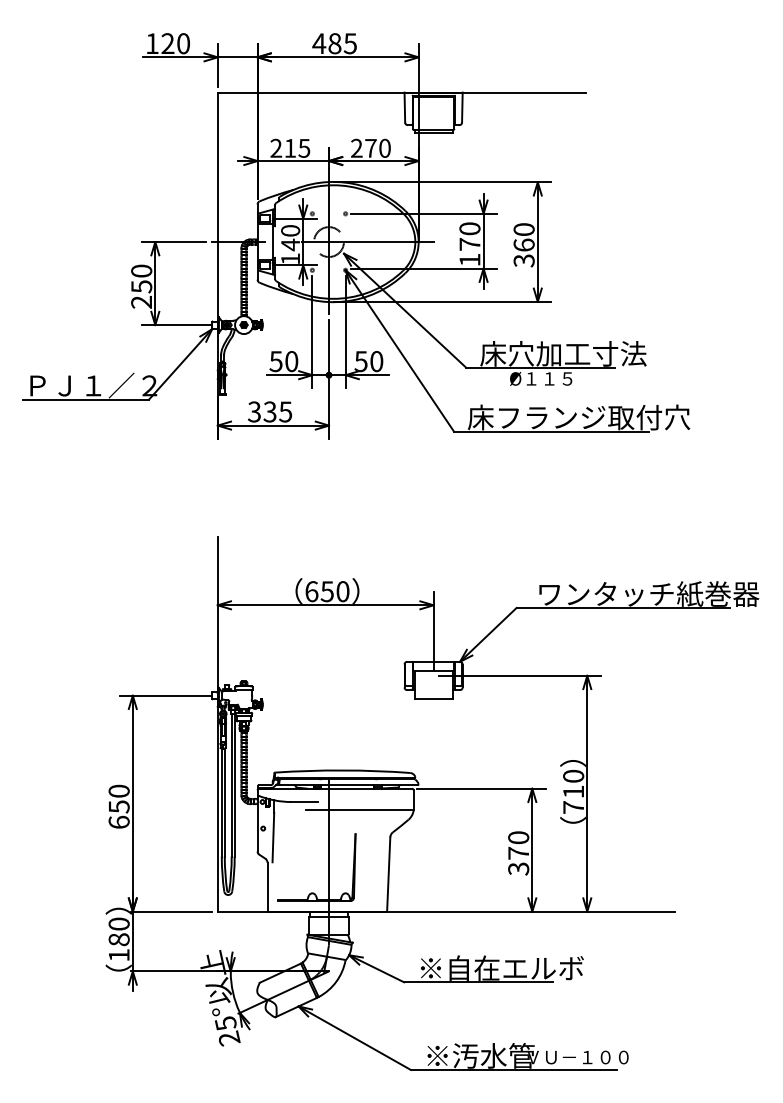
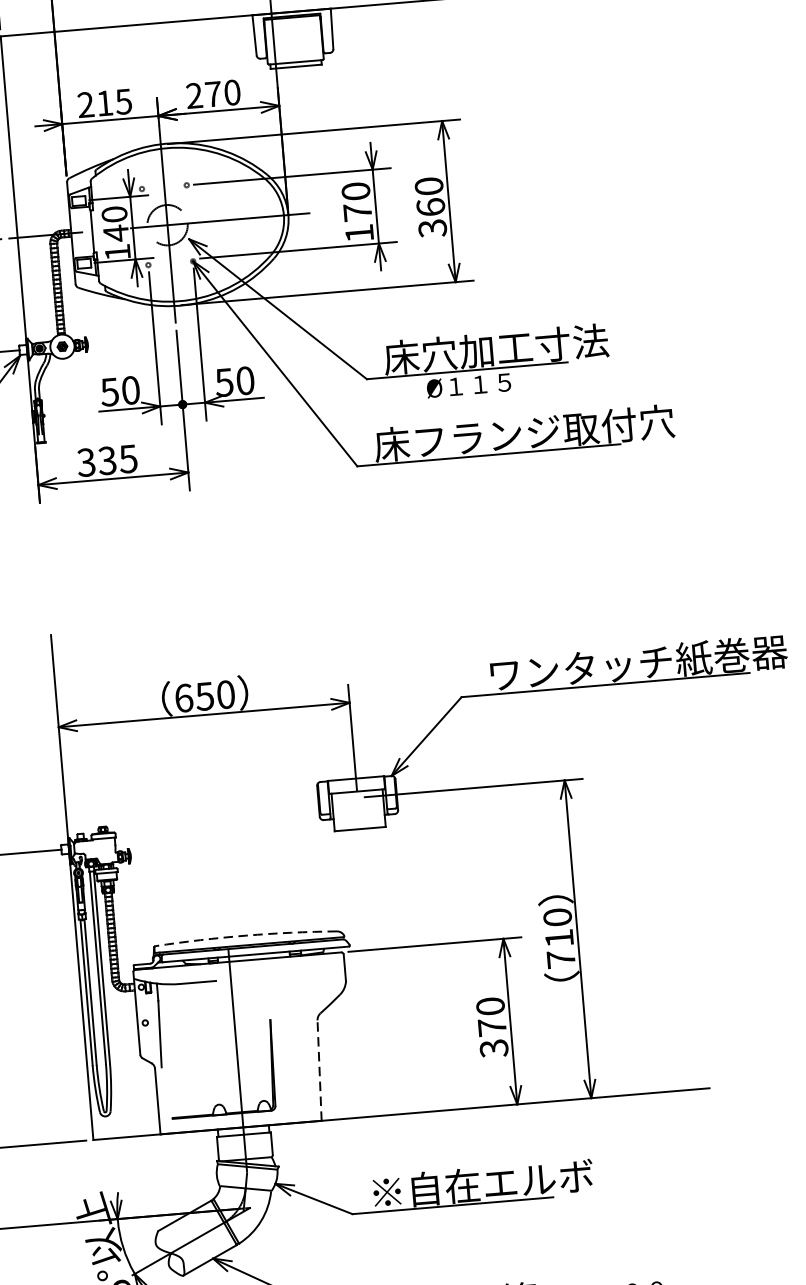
arc: (342, 770) -> (245, 935), solid -> dashed
line: (359, 810) -> (272, 987), removed
line: (388, 873) -> (319, 1069), solid -> dashed

